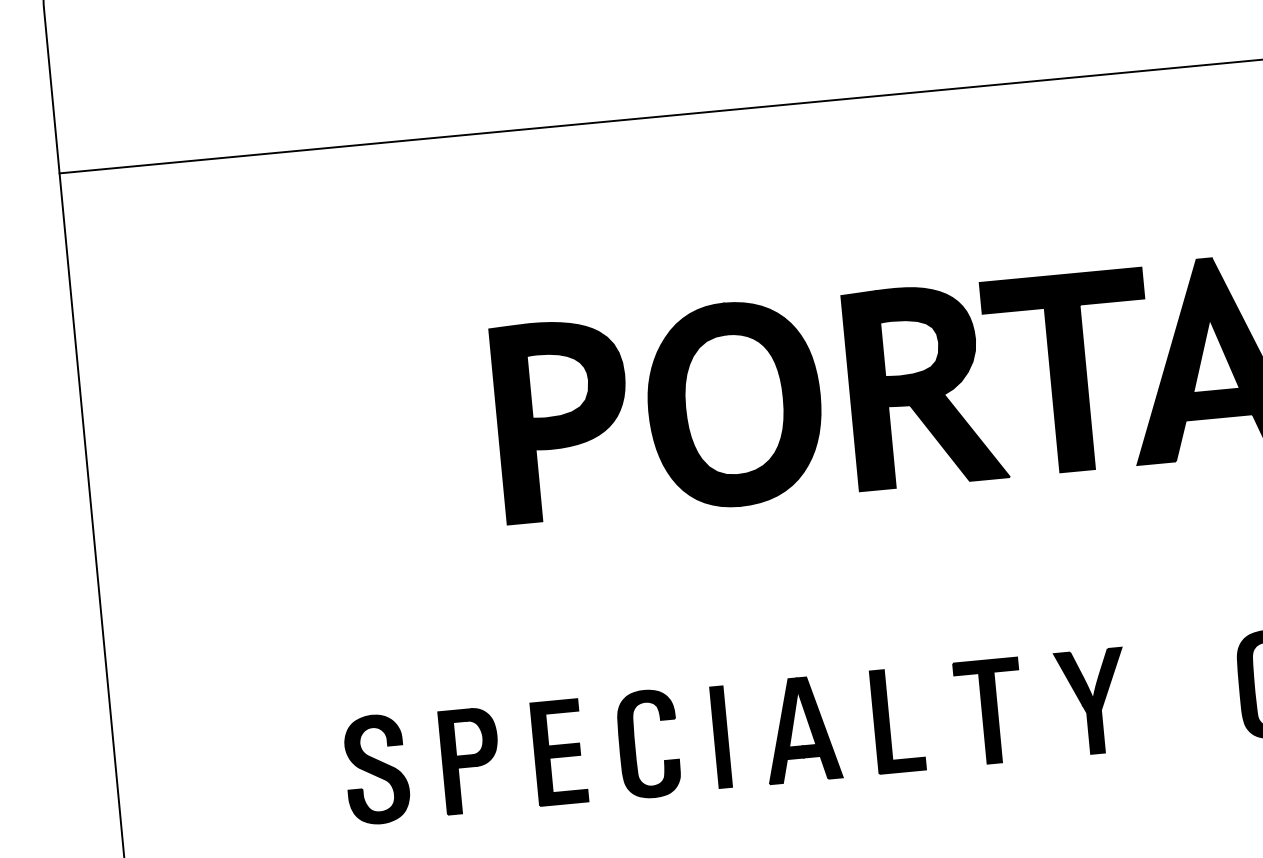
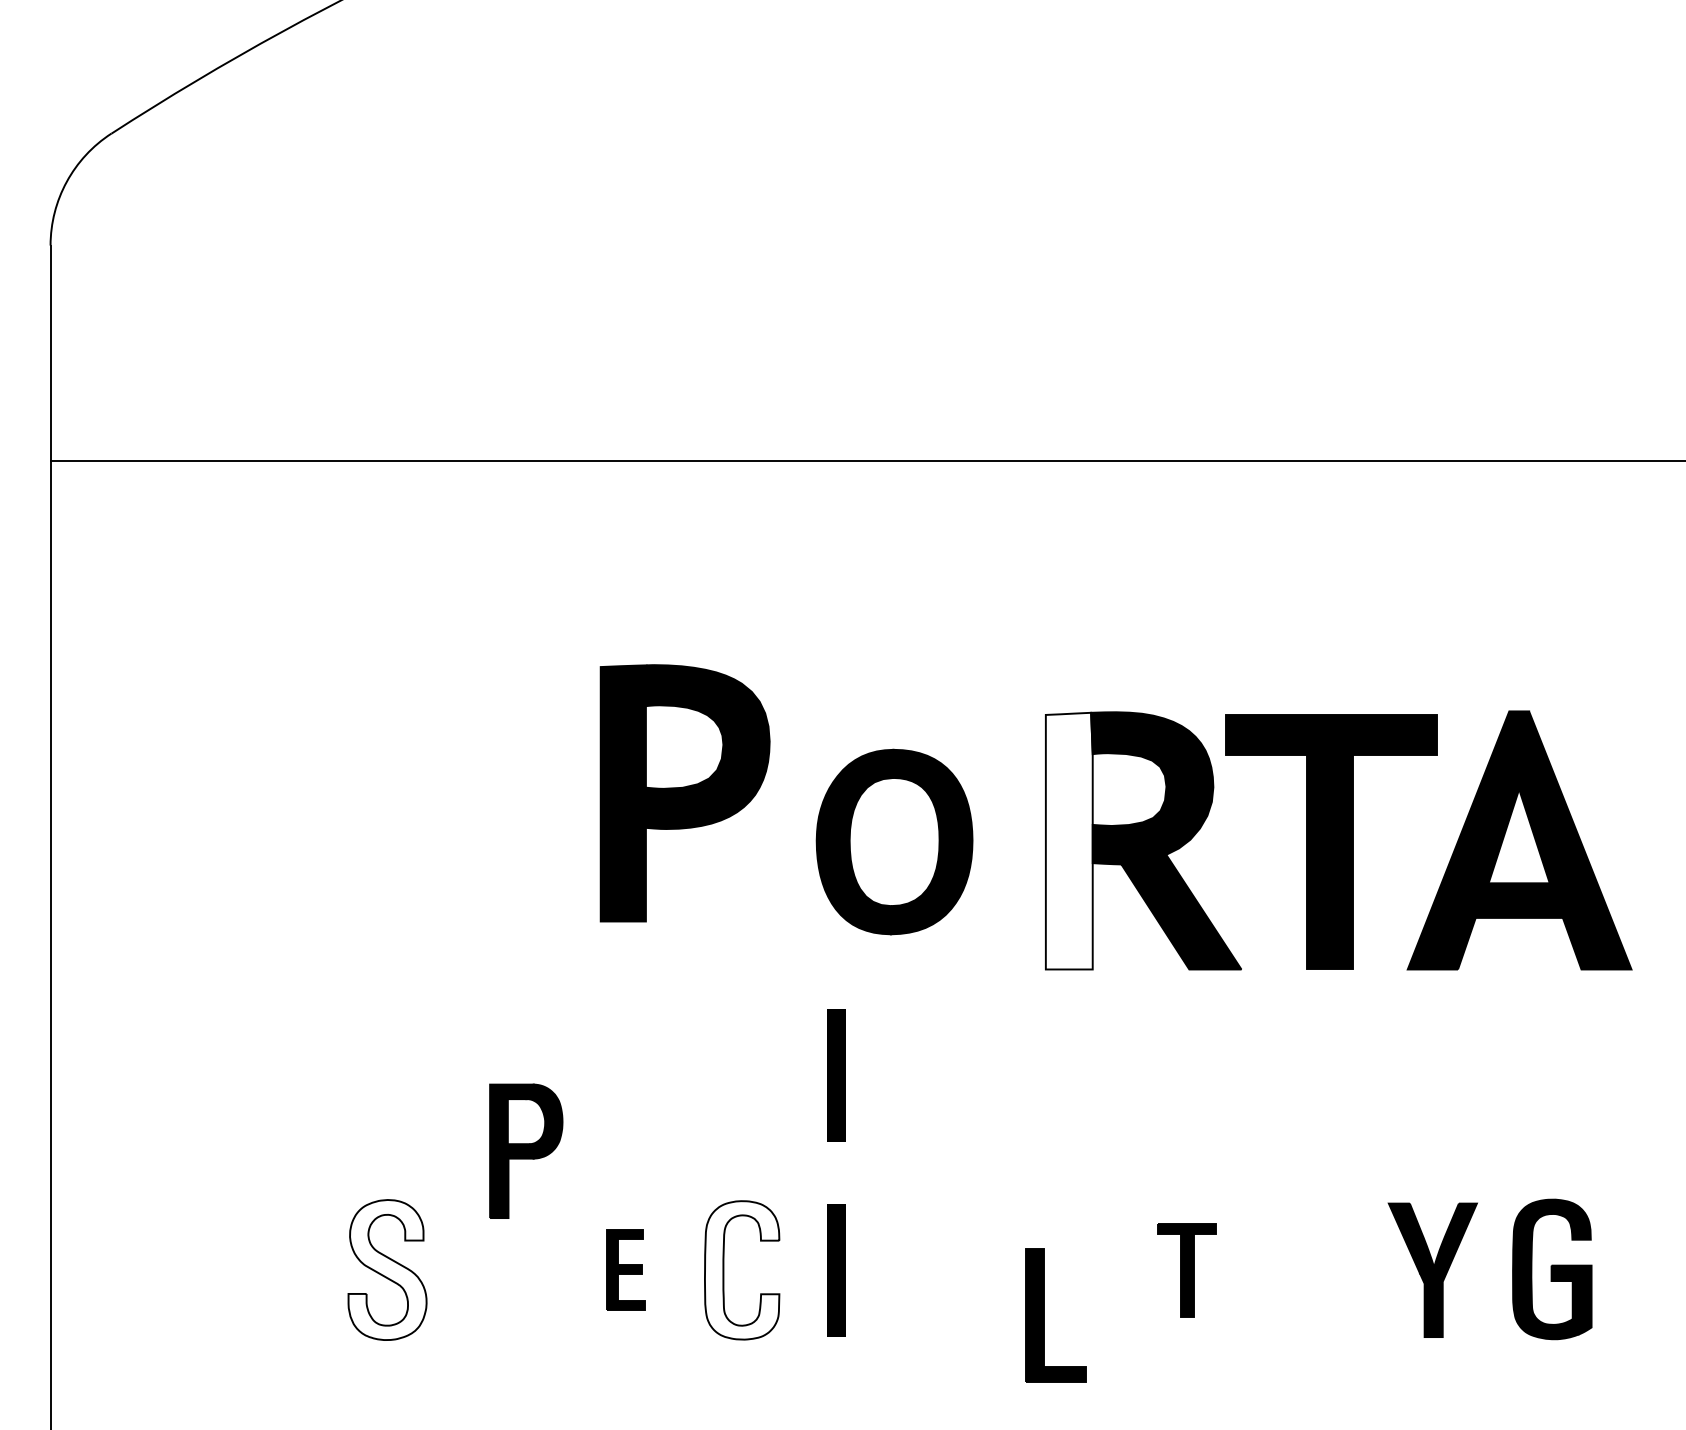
fill: (867, 390) -> (1068, 840), removed
part: (734, 404) -> (894, 841), size x0.7
part: (562, 420) -> (684, 793), moved
part: (706, 587) -> (836, 1075), added
part: (1092, 701) -> (1432, 1269), moved
part: (989, 711) -> (1186, 1270), size x0.7
part: (889, 721) -> (1044, 1315), moved
part: (801, 728) -> (941, 1269), removed
fill: (648, 744) -> (741, 1270), removed
part: (559, 752) -> (625, 1270), size x0.6
part: (470, 760) -> (526, 1150), moved
fill: (376, 769) -> (387, 1269), removed

